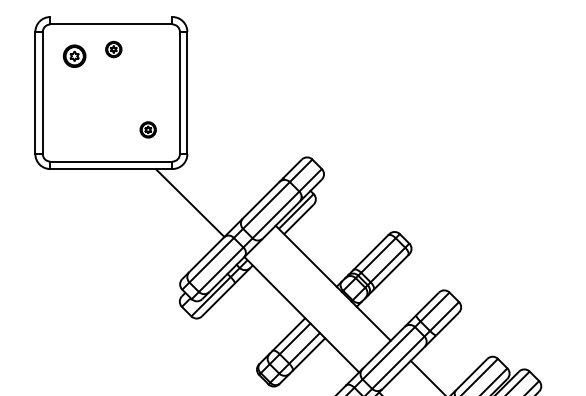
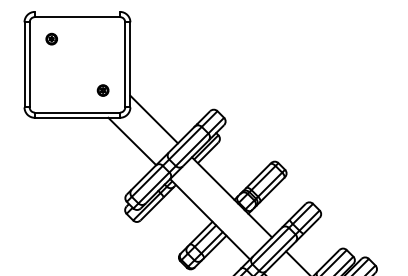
part: (112, 49) -> (78, 34), removed
part: (74, 55) -> (51, 38), size x0.71
line: (221, 171) -> (154, 119), added

